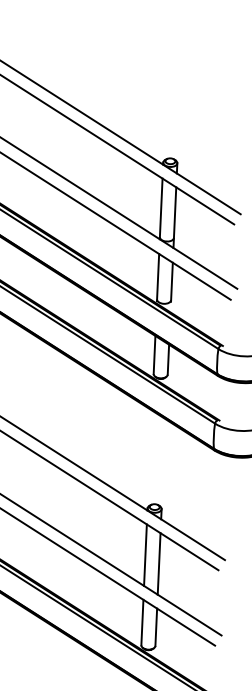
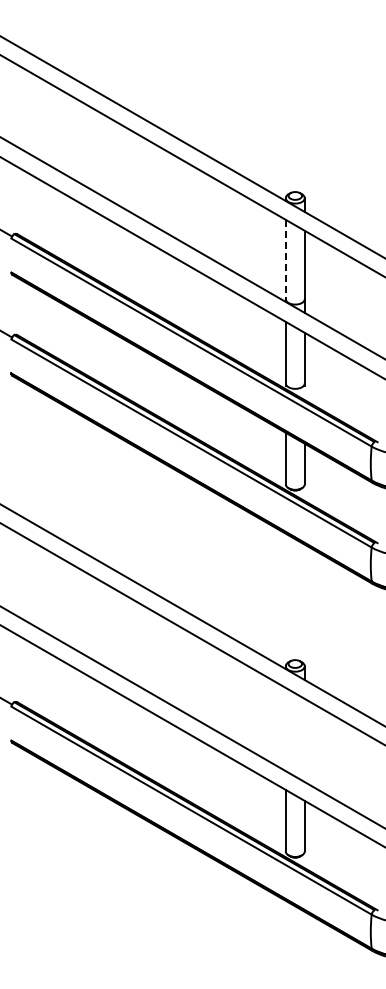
line: (160, 209) -> (285, 261), solid -> dashed
line: (145, 555) -> (285, 729), removed
line: (158, 563) -> (304, 740), removed

